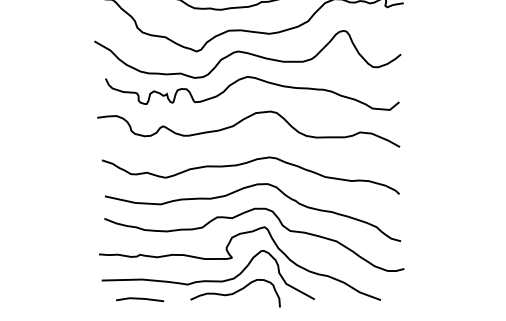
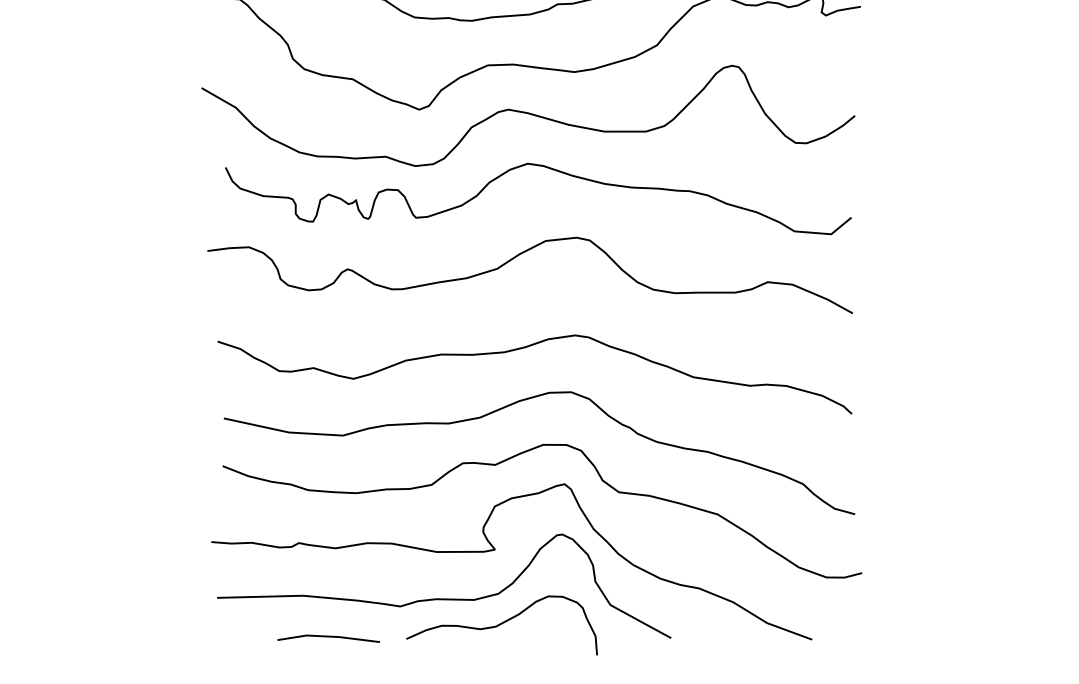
line: (140, 299) -> (329, 638), moved

